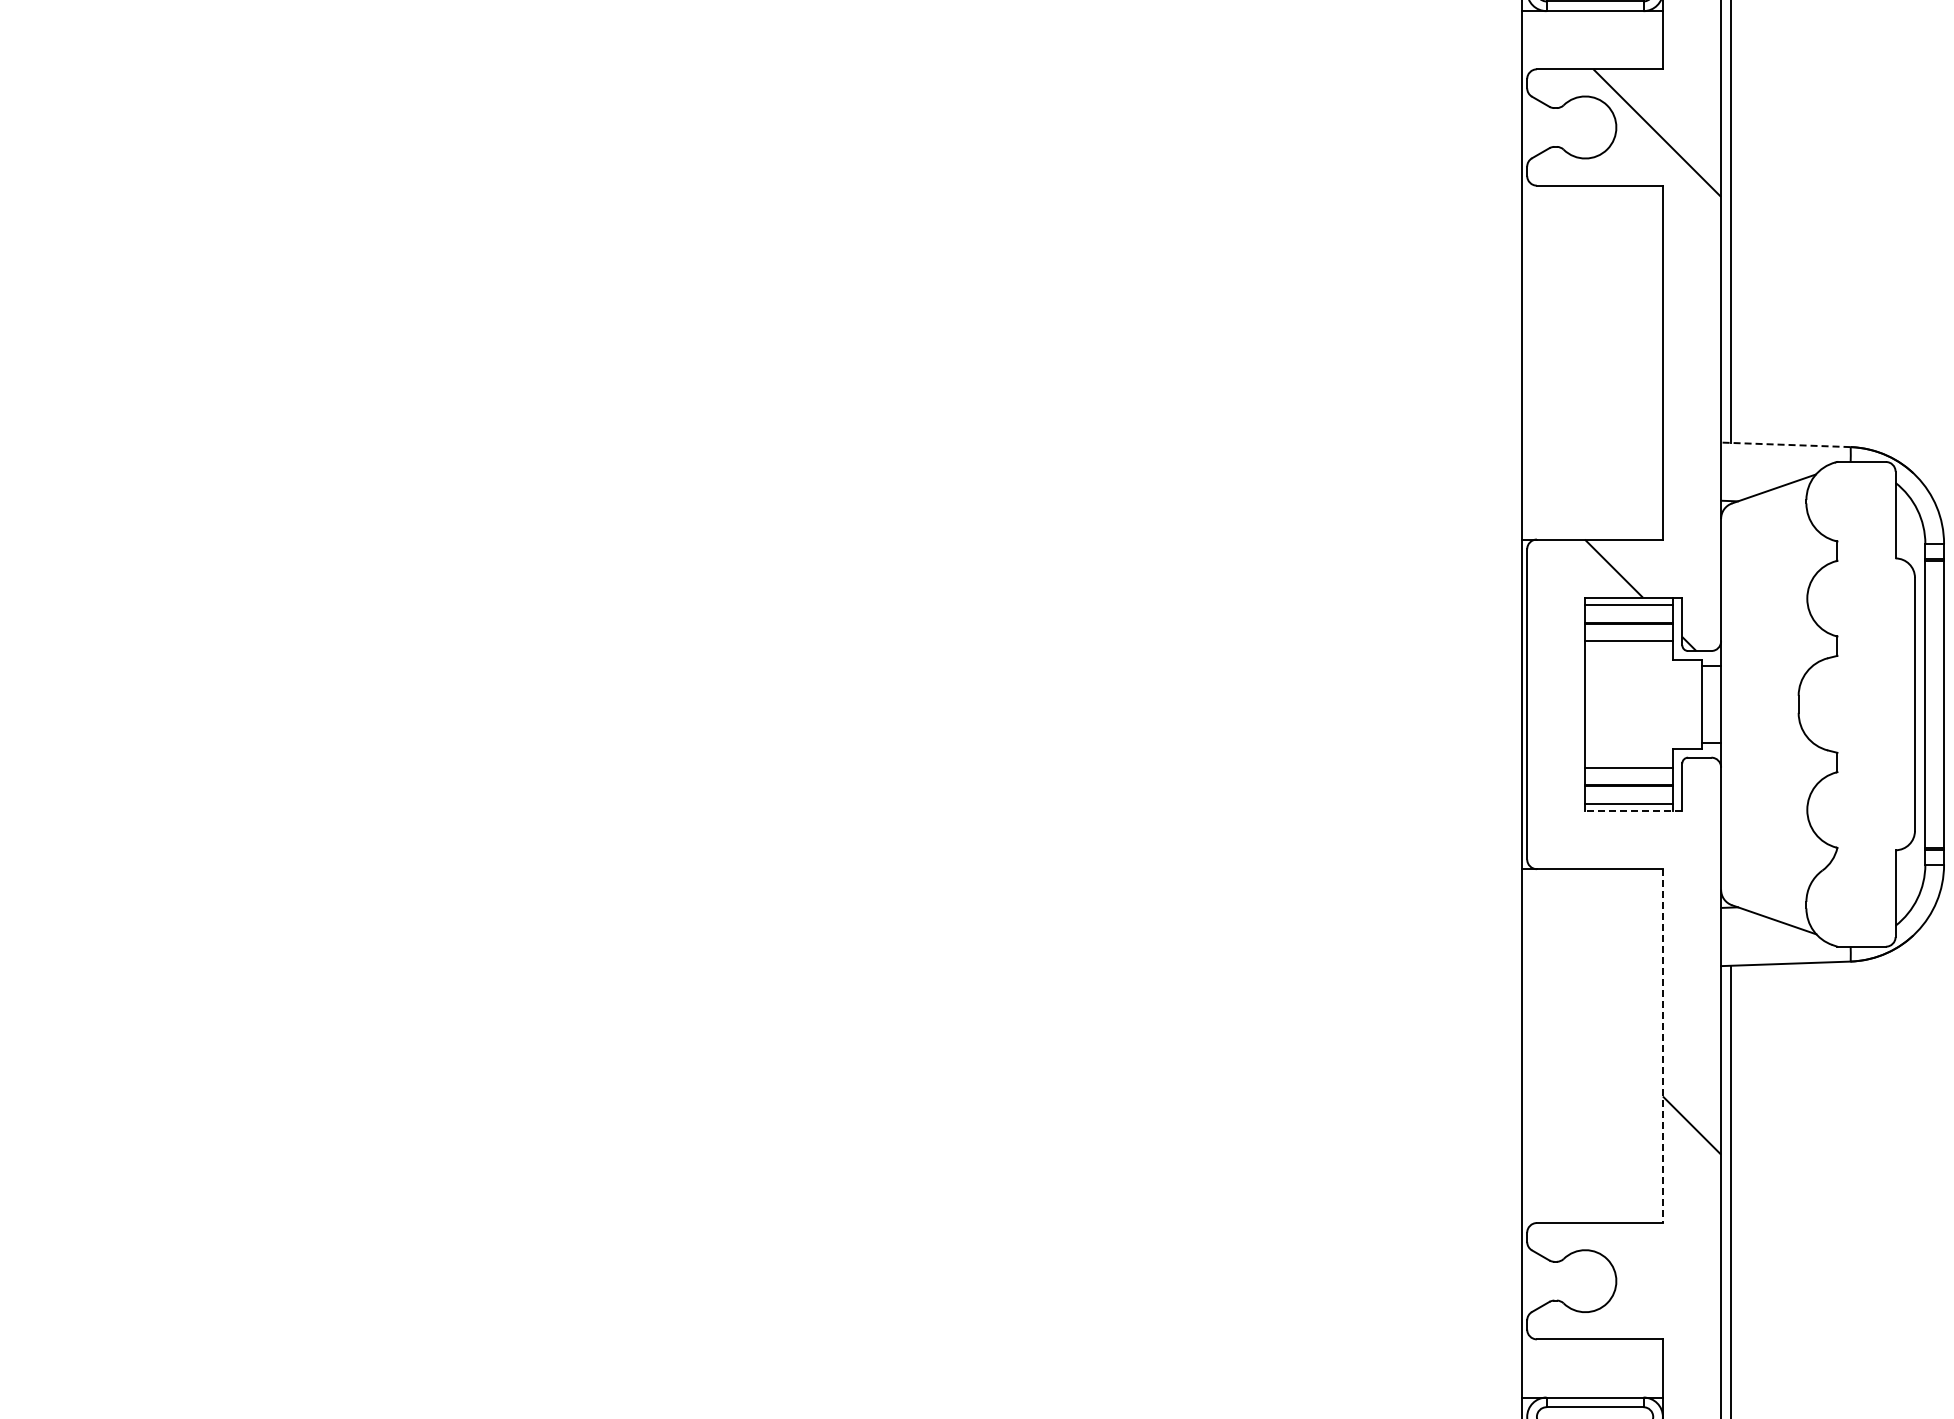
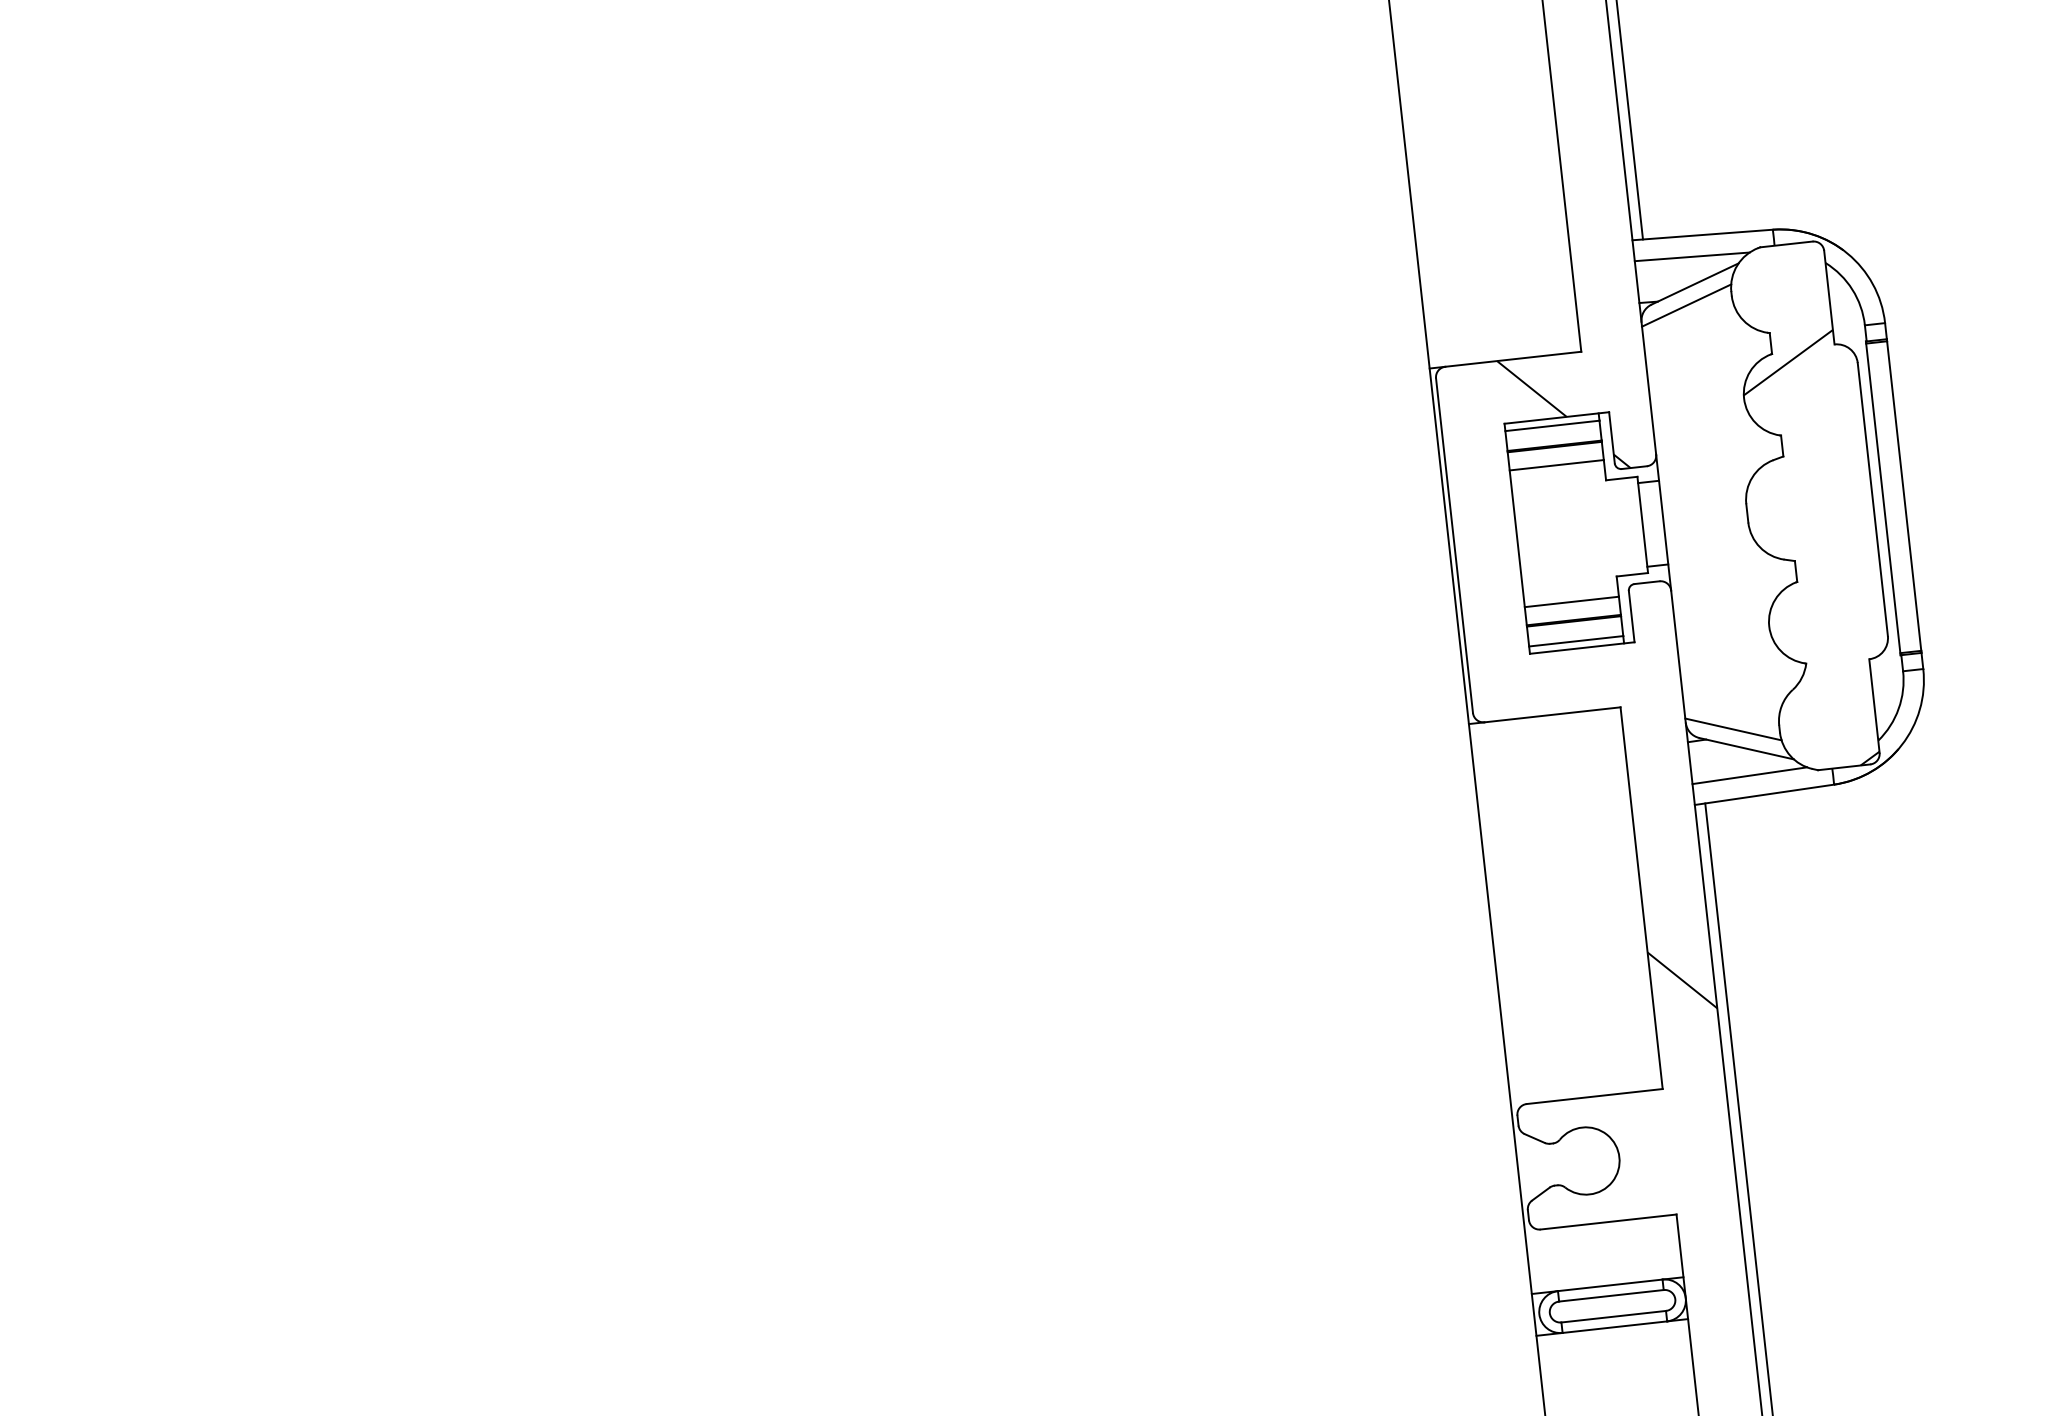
line: (1785, 444) -> (1702, 234), dashed -> solid
line: (1774, 463) -> (1692, 256), added
line: (1764, 507) -> (1687, 305), added
hatch: (1851, 745) -> (1809, 551), added
line: (1633, 811) -> (1581, 648), dashed -> solid
line: (1764, 900) -> (1733, 729), added
line: (1774, 944) -> (1749, 775), added
line: (1662, 1046) -> (1641, 898), dashed -> solid

